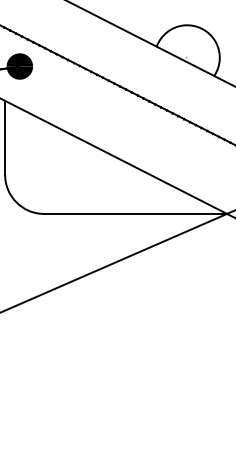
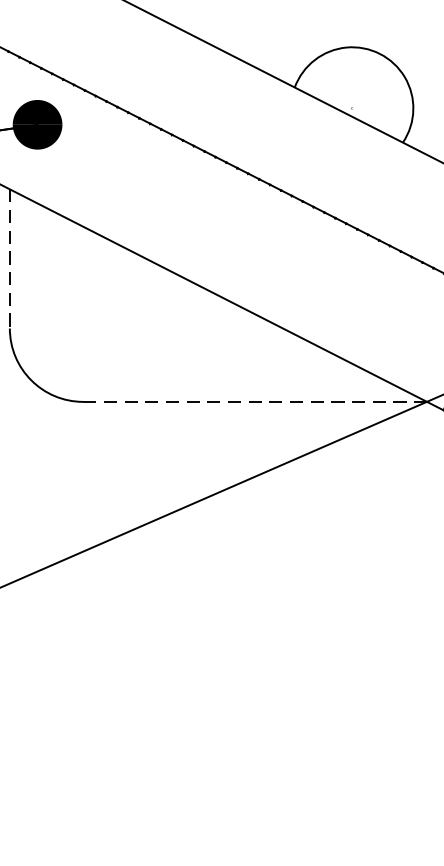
line: (5, 138) -> (10, 260), solid -> dashed
line: (136, 213) -> (256, 401), solid -> dashed

